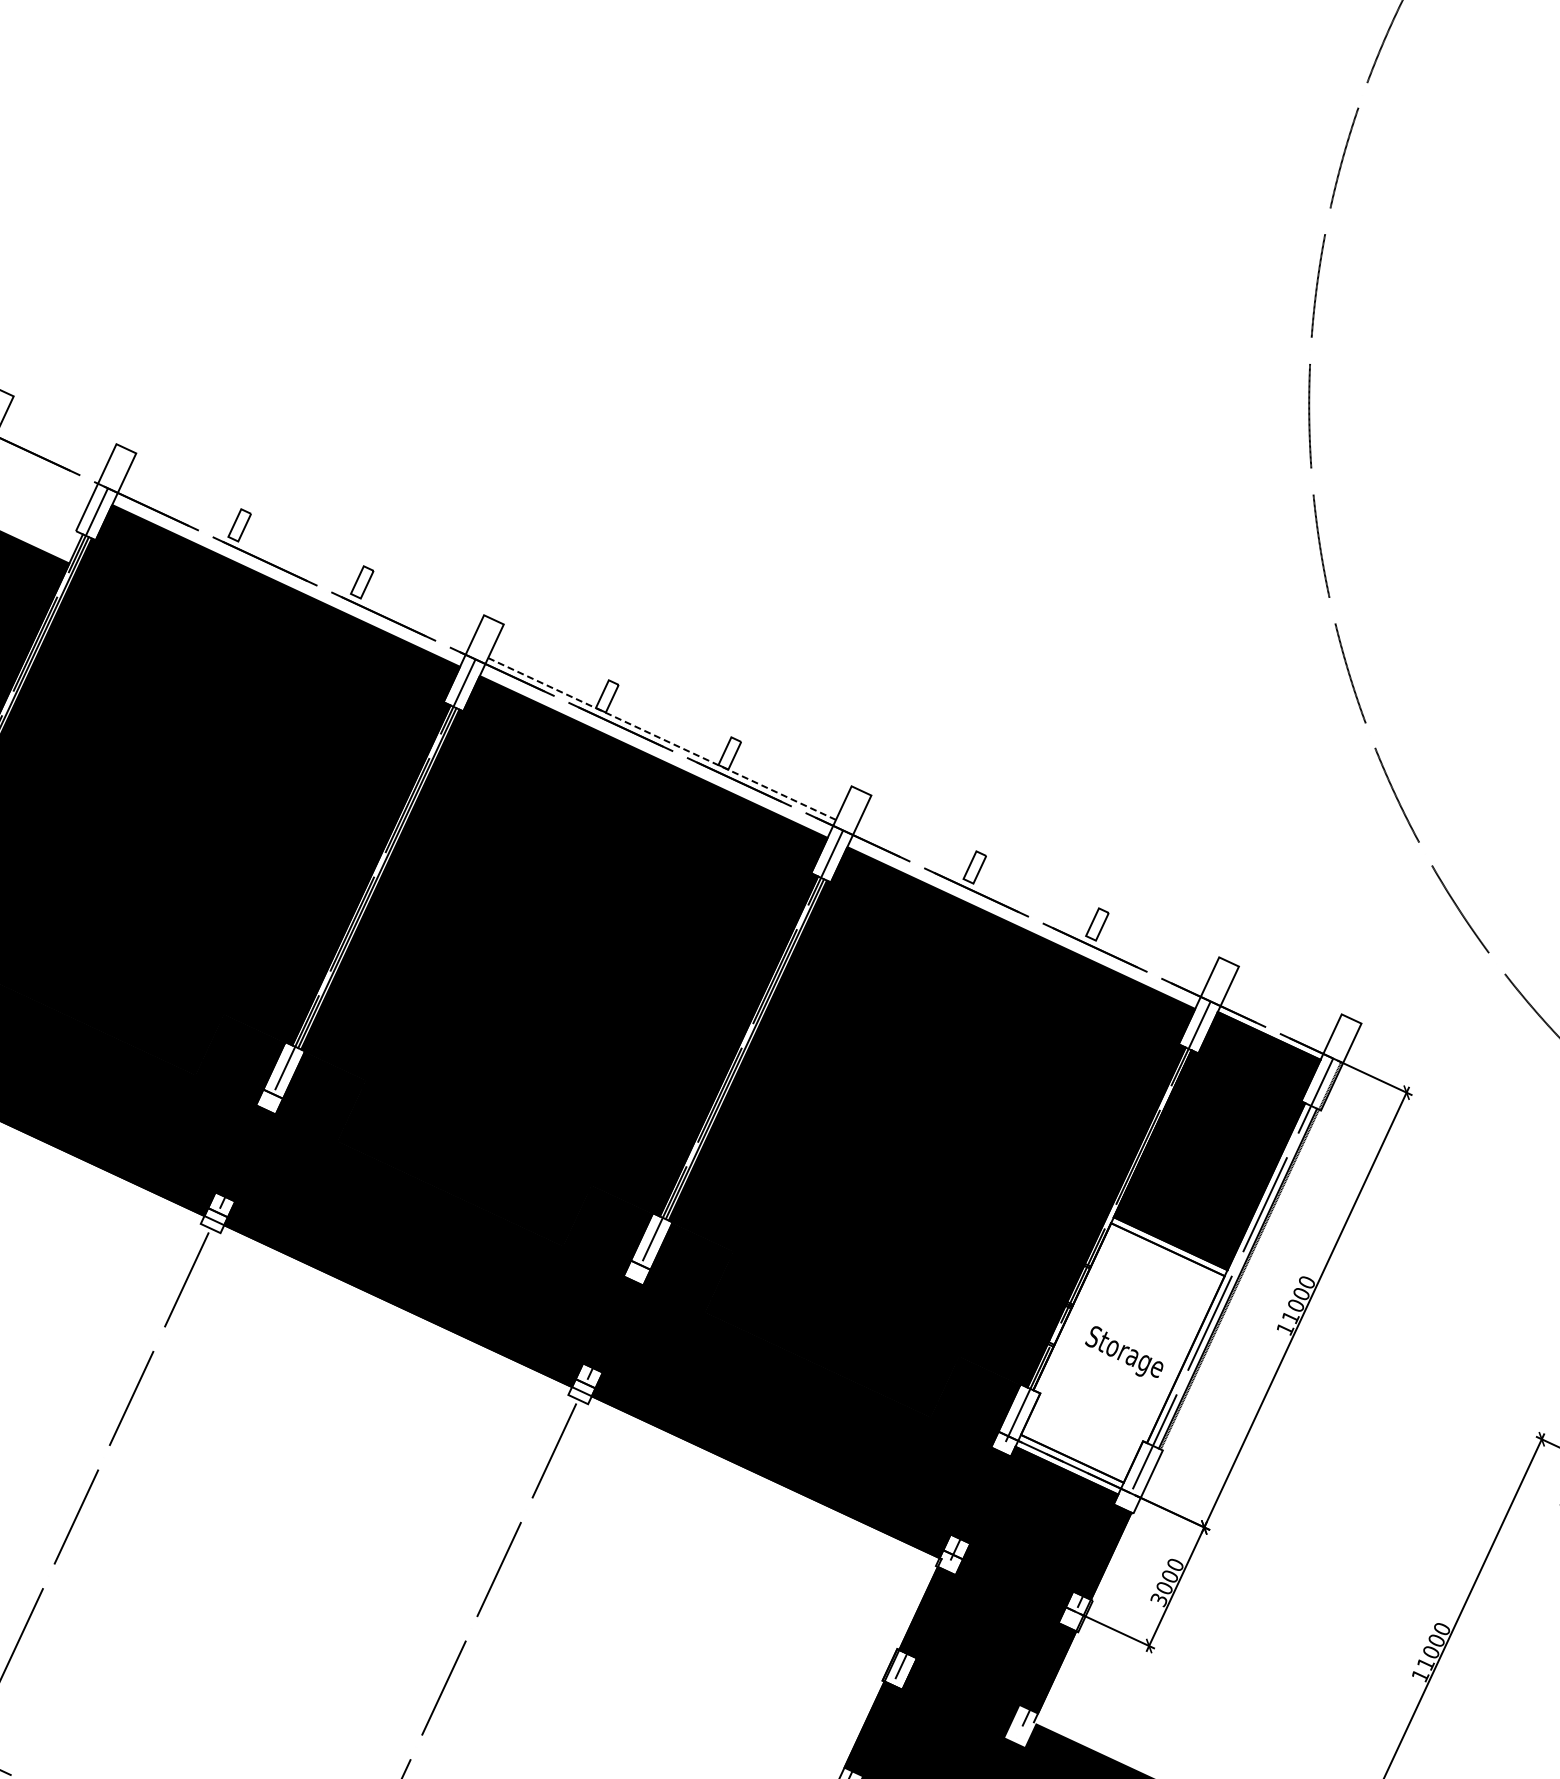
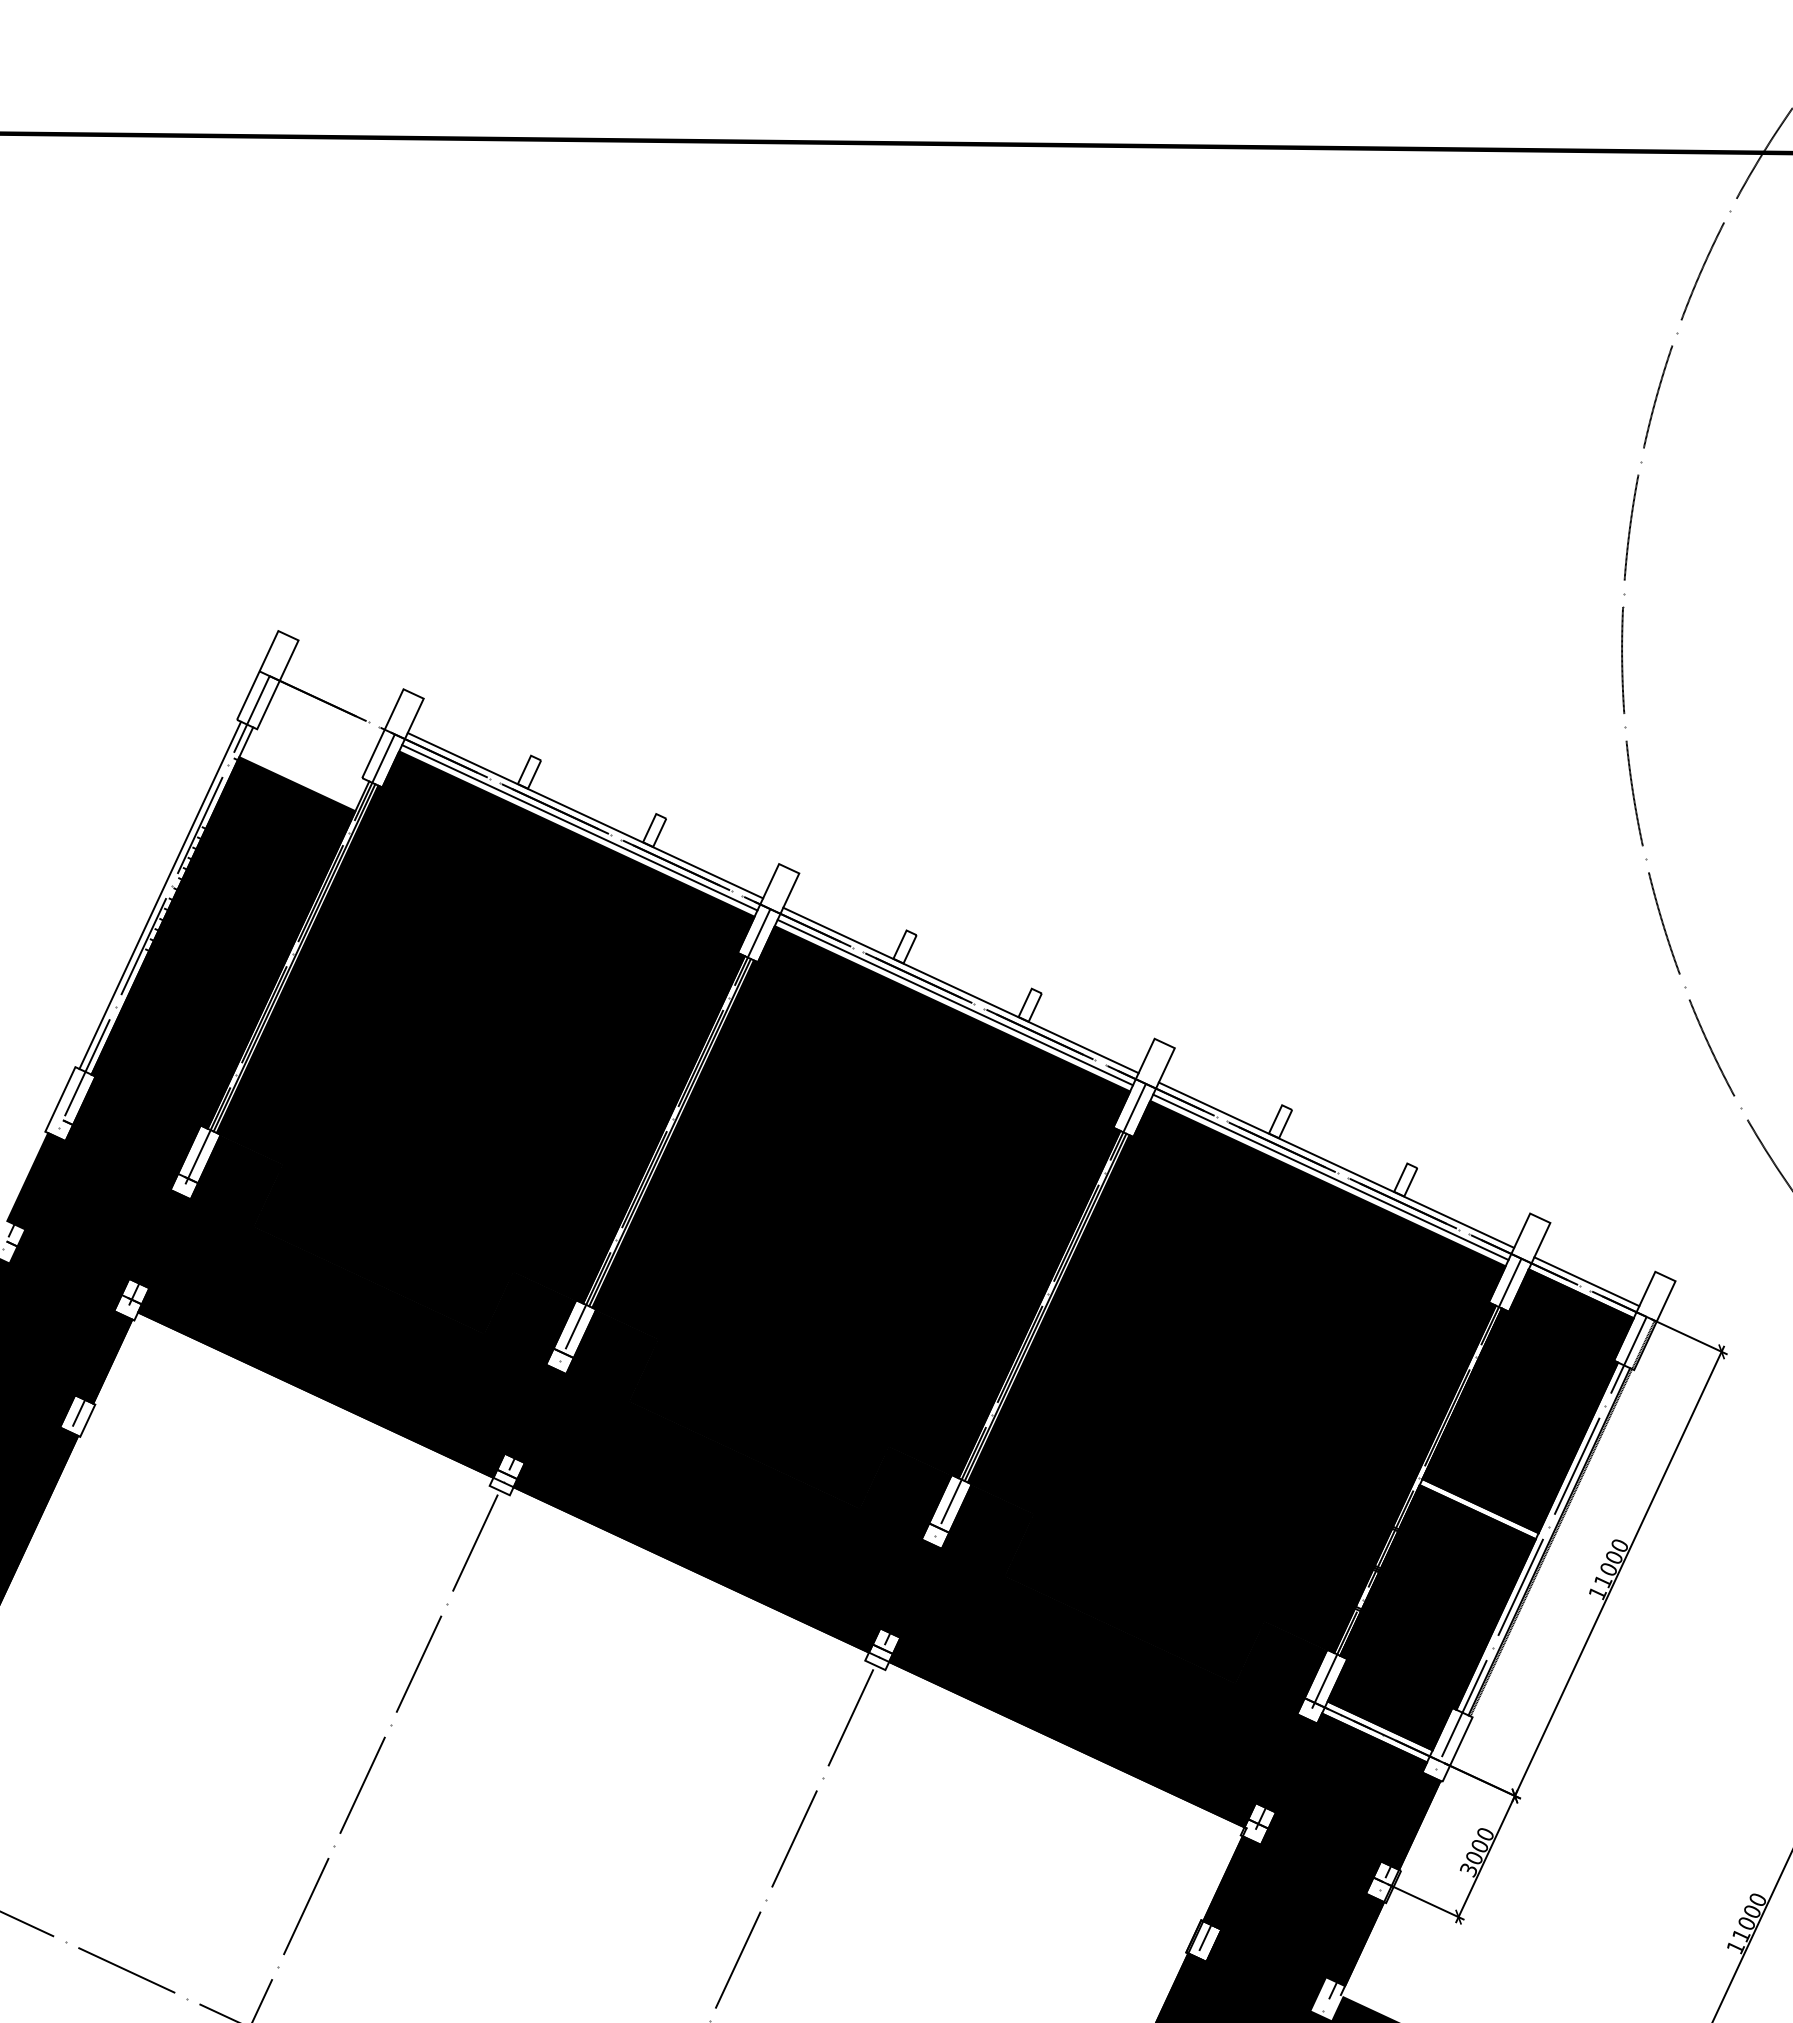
line: (294, 567) -> (585, 815), added
line: (288, 579) -> (579, 827), added
line: (661, 739) -> (960, 990), dashed -> solid
line: (656, 750) -> (955, 1002), added
line: (1029, 909) -> (1336, 1164), added
line: (1023, 922) -> (1330, 1177), added
line: (1274, 1023) -> (1586, 1281), added
fill: (1122, 1352) -> (1431, 1617), added

